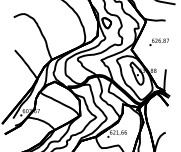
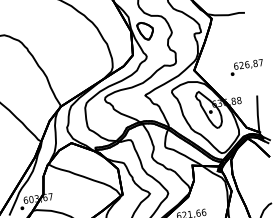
text: (158, 42) -> (245, 67), moved

